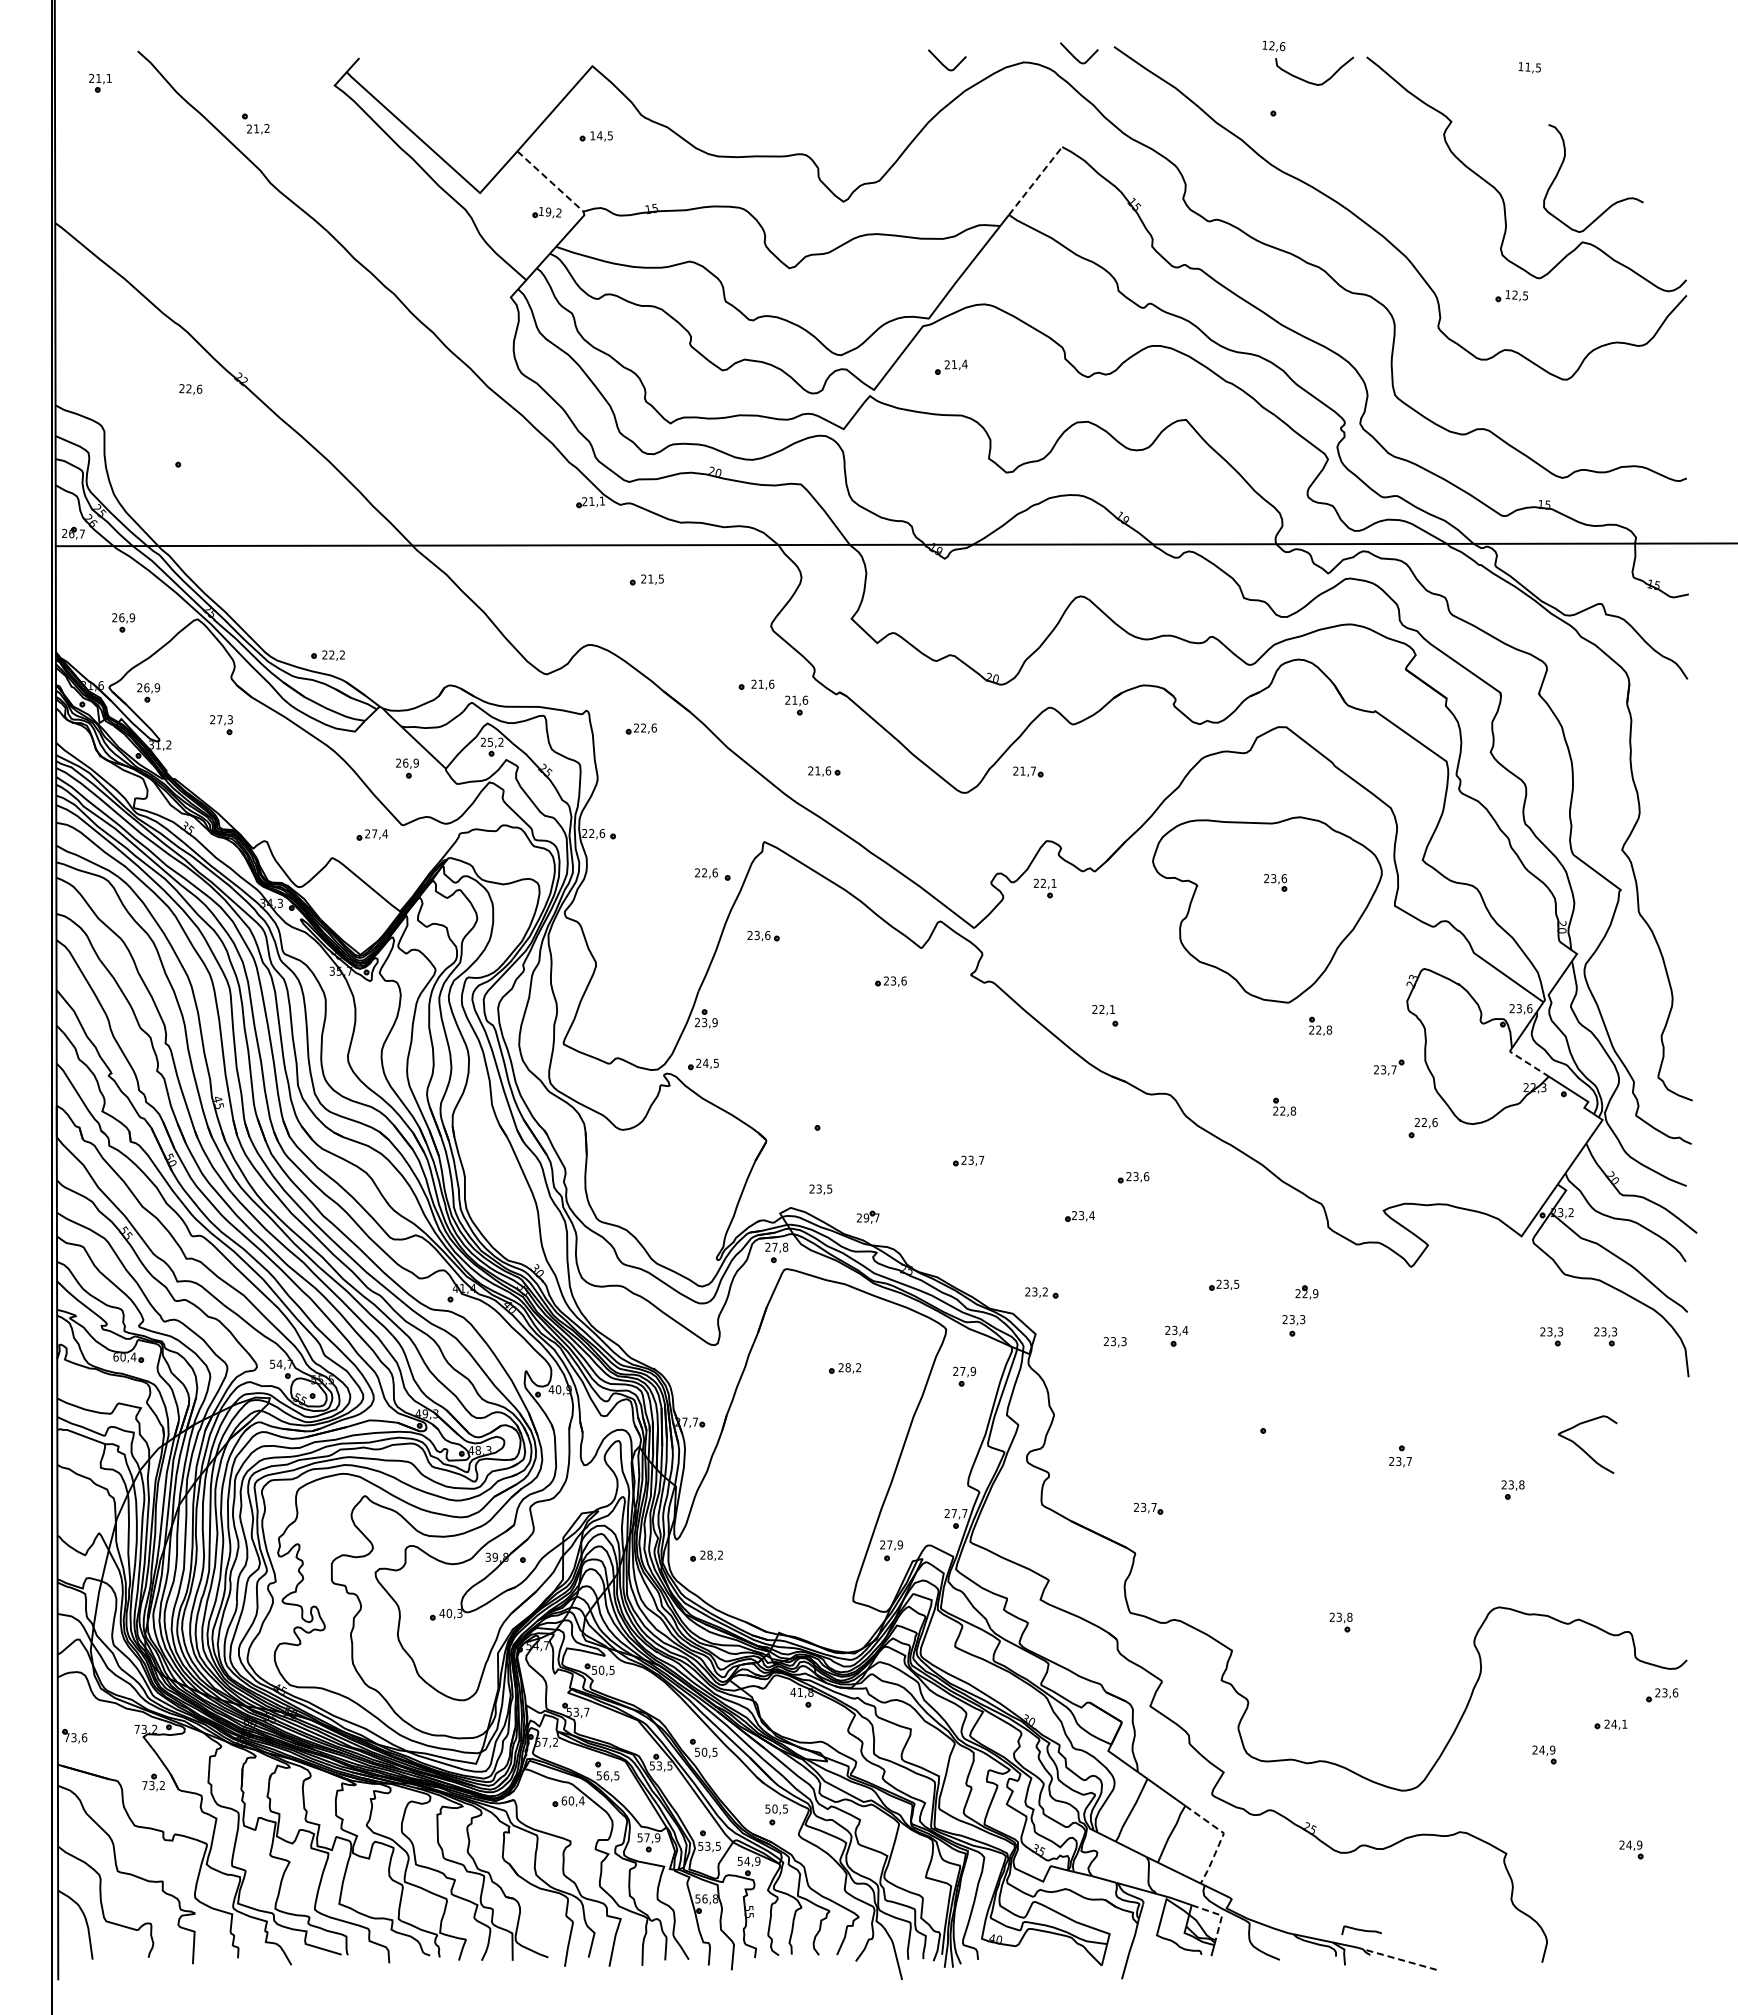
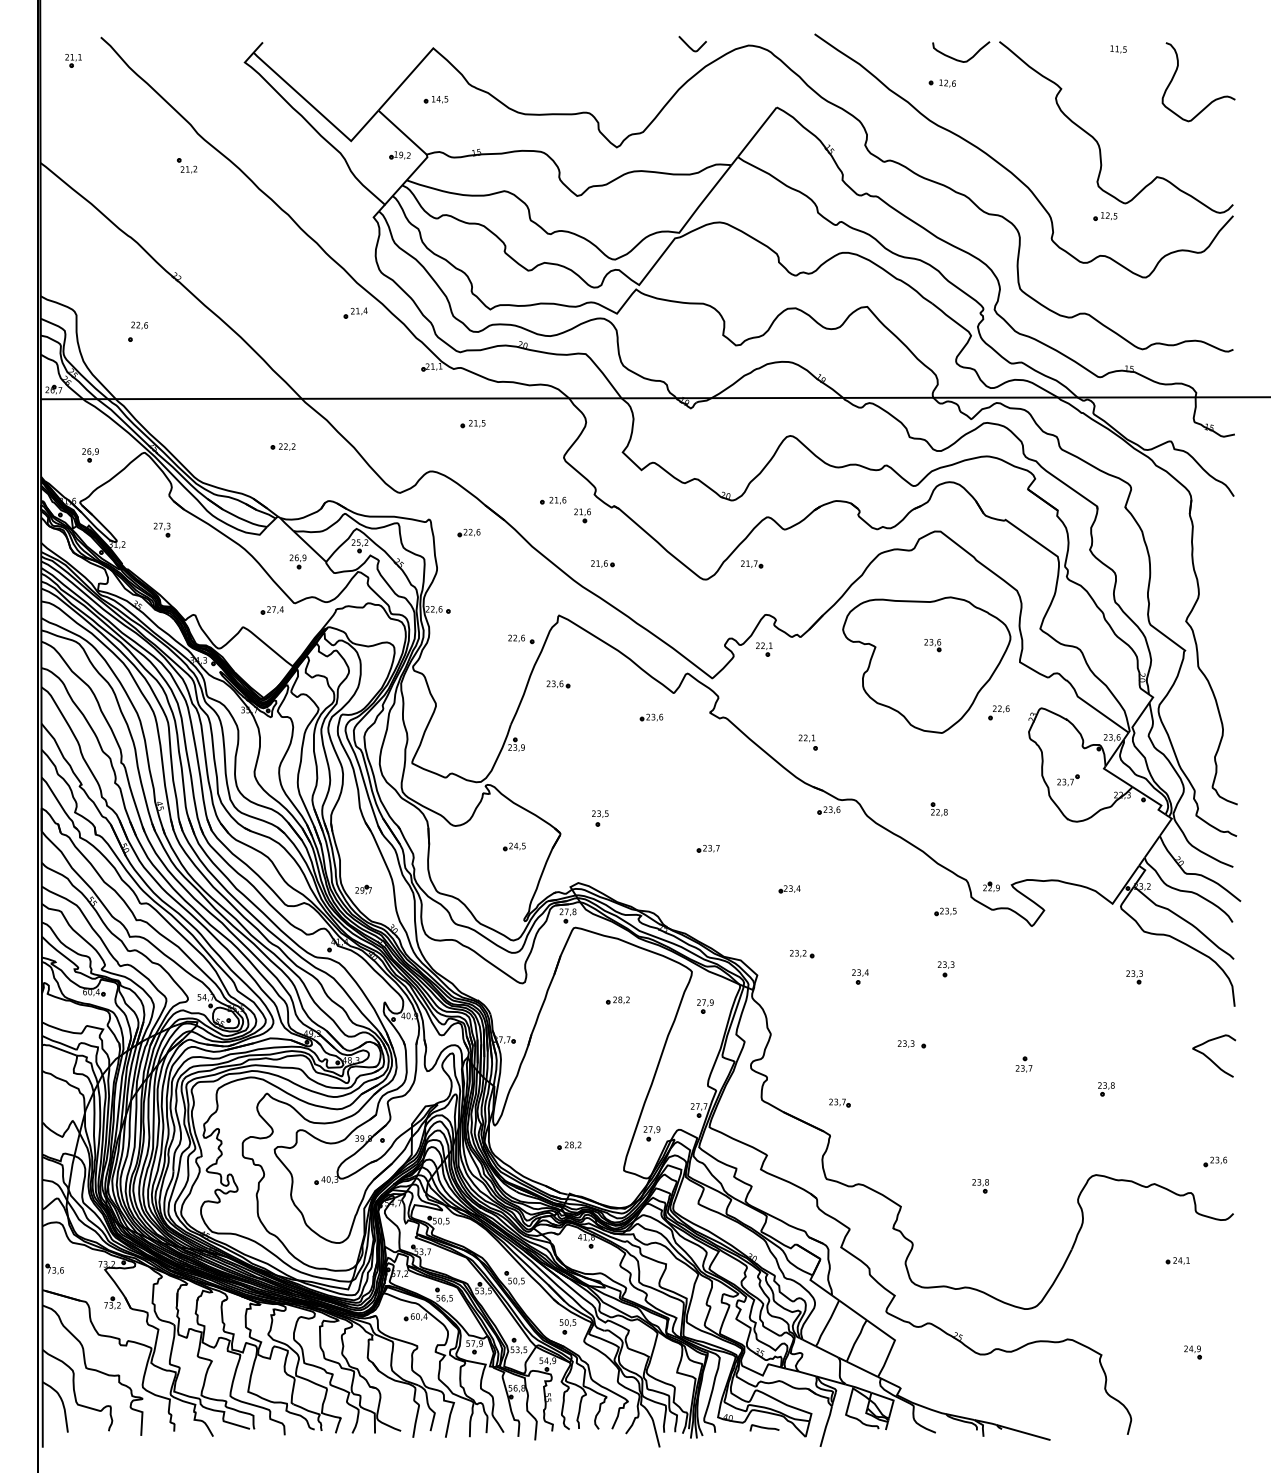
text: (1273, 45) -> (947, 82), moved
curve: (1076, 57) -> (787, 41), removed
part: (255, 123) -> (186, 165), moved
line: (1035, 180) -> (757, 131), dashed -> solid
line: (551, 182) -> (403, 133), dashed -> solid
curve: (1611, 204) -> (1211, 101), moved
part: (951, 366) -> (355, 312), moved
text: (190, 389) -> (139, 325), moved
part: (327, 655) -> (282, 446), moved
part: (148, 692) -> (108, 506), removed
part: (1320, 1025) -> (965, 749), removed
line: (1527, 1062) -> (1116, 776), dashed -> solid
part: (703, 1064) -> (514, 846), moved
part: (1389, 1067) -> (1068, 780), moved
part: (1422, 1128) -> (998, 713), moved
part: (1133, 1177) -> (828, 810), moved
text: (820, 1189) -> (600, 813), moved
part: (867, 1216) -> (363, 889), moved
part: (1224, 1284) -> (945, 911), moved
part: (1041, 1292) -> (801, 953), moved
part: (1306, 1292) -> (991, 887), moved
part: (1605, 1336) -> (1173, 977), removed
text: (1114, 1342) -> (905, 1044), moved
curve: (1582, 1448) -> (1210, 1058), moved
part: (706, 1555) -> (569, 1145), moved
part: (1662, 1695) -> (1215, 1162), moved
part: (1544, 1754) -> (1129, 1282), removed
line: (1222, 1836) -> (893, 1342), dashed -> solid
line: (1219, 1914) -> (891, 1399), dashed -> solid
curve: (1361, 1930) -> (764, 1428), moved
line: (1399, 1959) -> (1023, 1432), dashed -> solid

